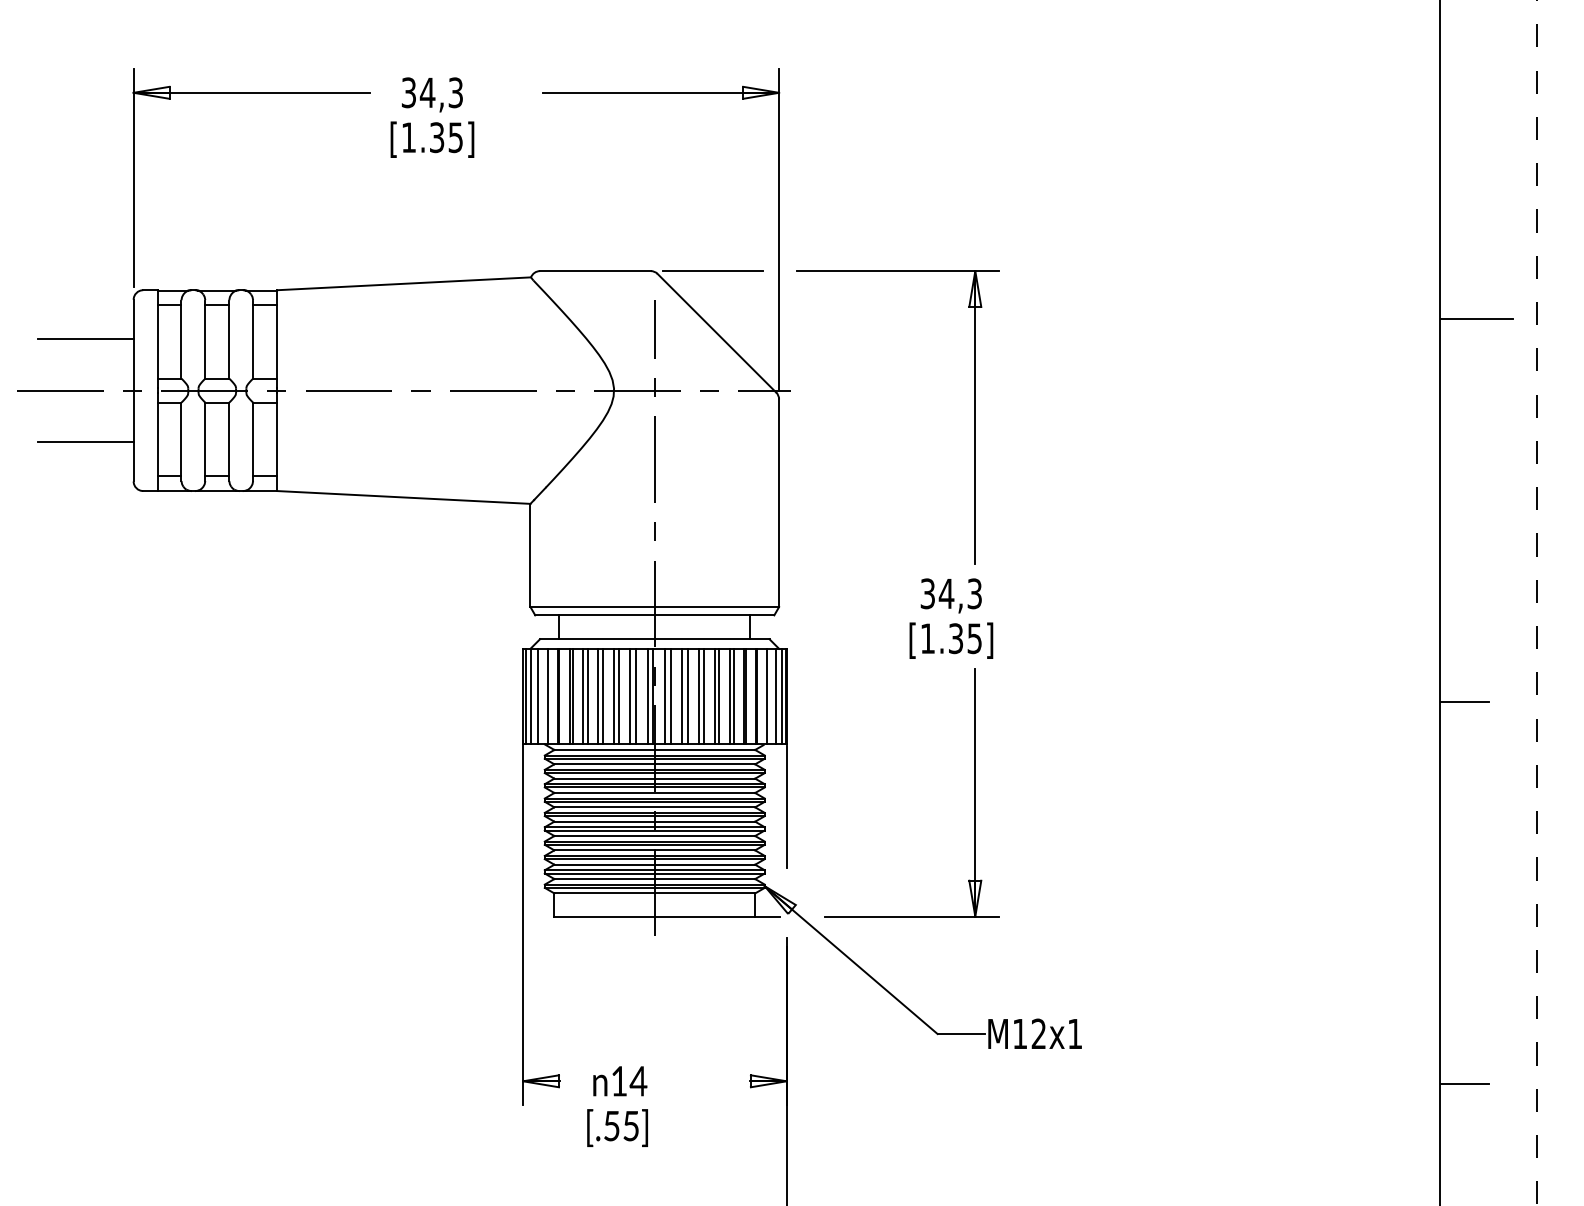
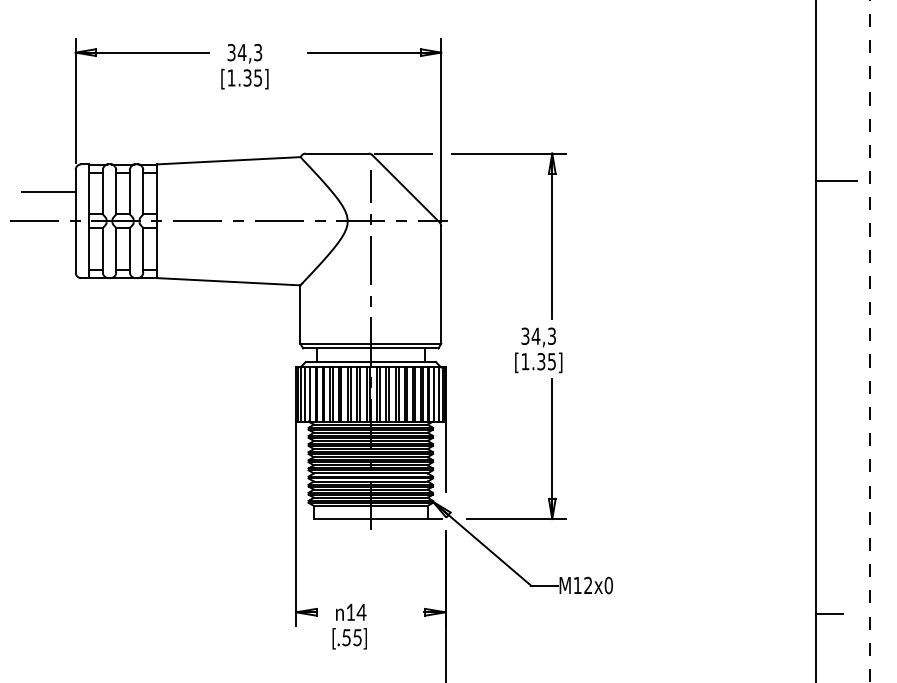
line: (85, 442) -> (48, 250), removed
line: (1464, 701) -> (829, 397), removed
text: (1074, 1033) -> (608, 585), M12x1 -> M12x0

